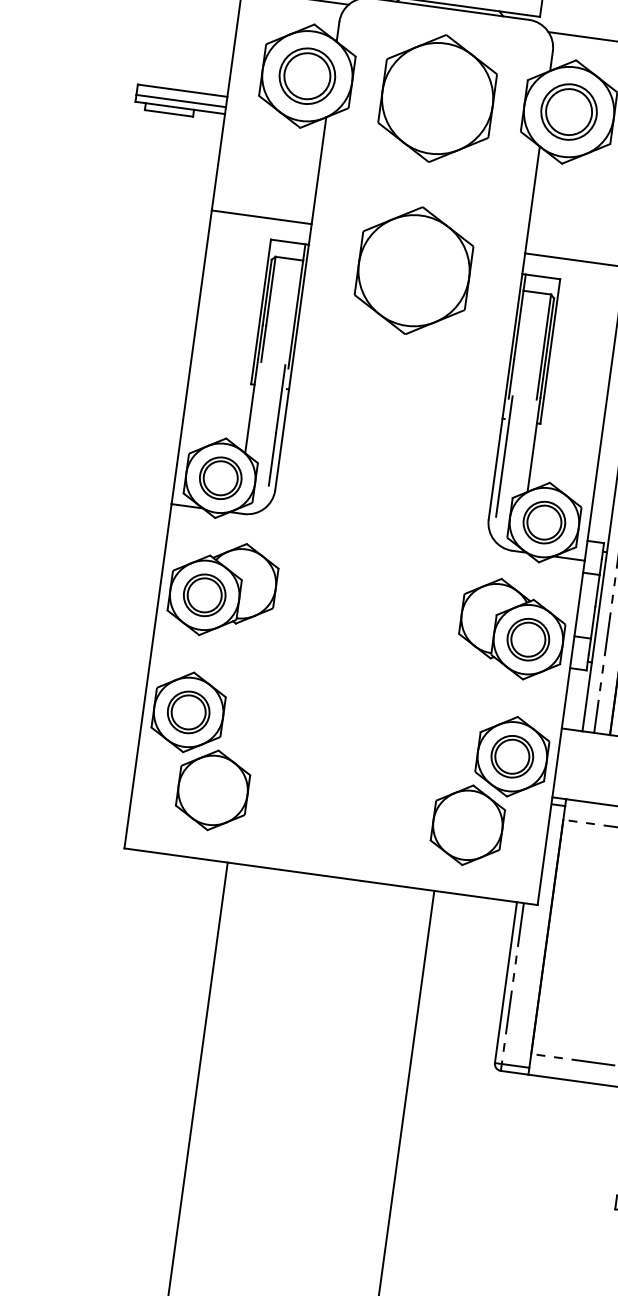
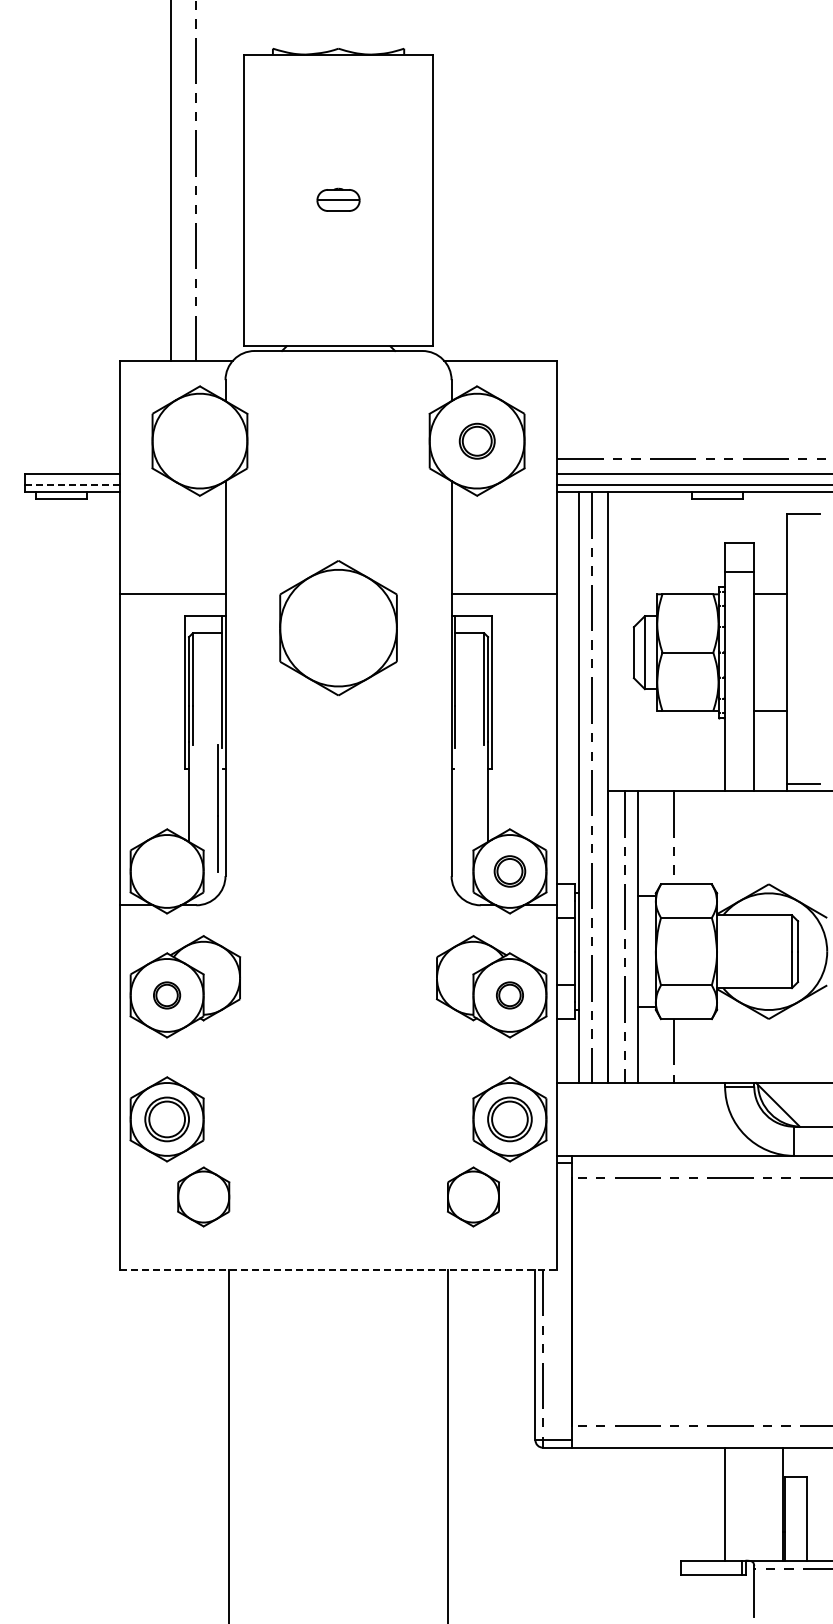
part: (306, 76) -> (199, 441), removed
part: (437, 98) -> (338, 445), removed
line: (180, 100) -> (71, 484), solid -> dashed
part: (569, 112) -> (477, 441), size x0.6
line: (503, 456) -> (458, 808), removed
part: (220, 478) -> (166, 871), removed
part: (543, 522) -> (509, 871), size x0.7
part: (204, 595) -> (166, 995), size x0.6
part: (527, 639) -> (509, 995), size x0.6
part: (213, 789) -> (203, 1196), size x0.7
part: (467, 824) -> (473, 1196), size x0.7
line: (331, 876) -> (338, 1269), solid -> dashed

